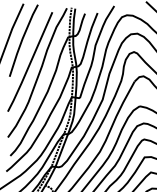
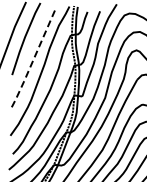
line: (29, 63) -> (32, 61), solid -> dashed

